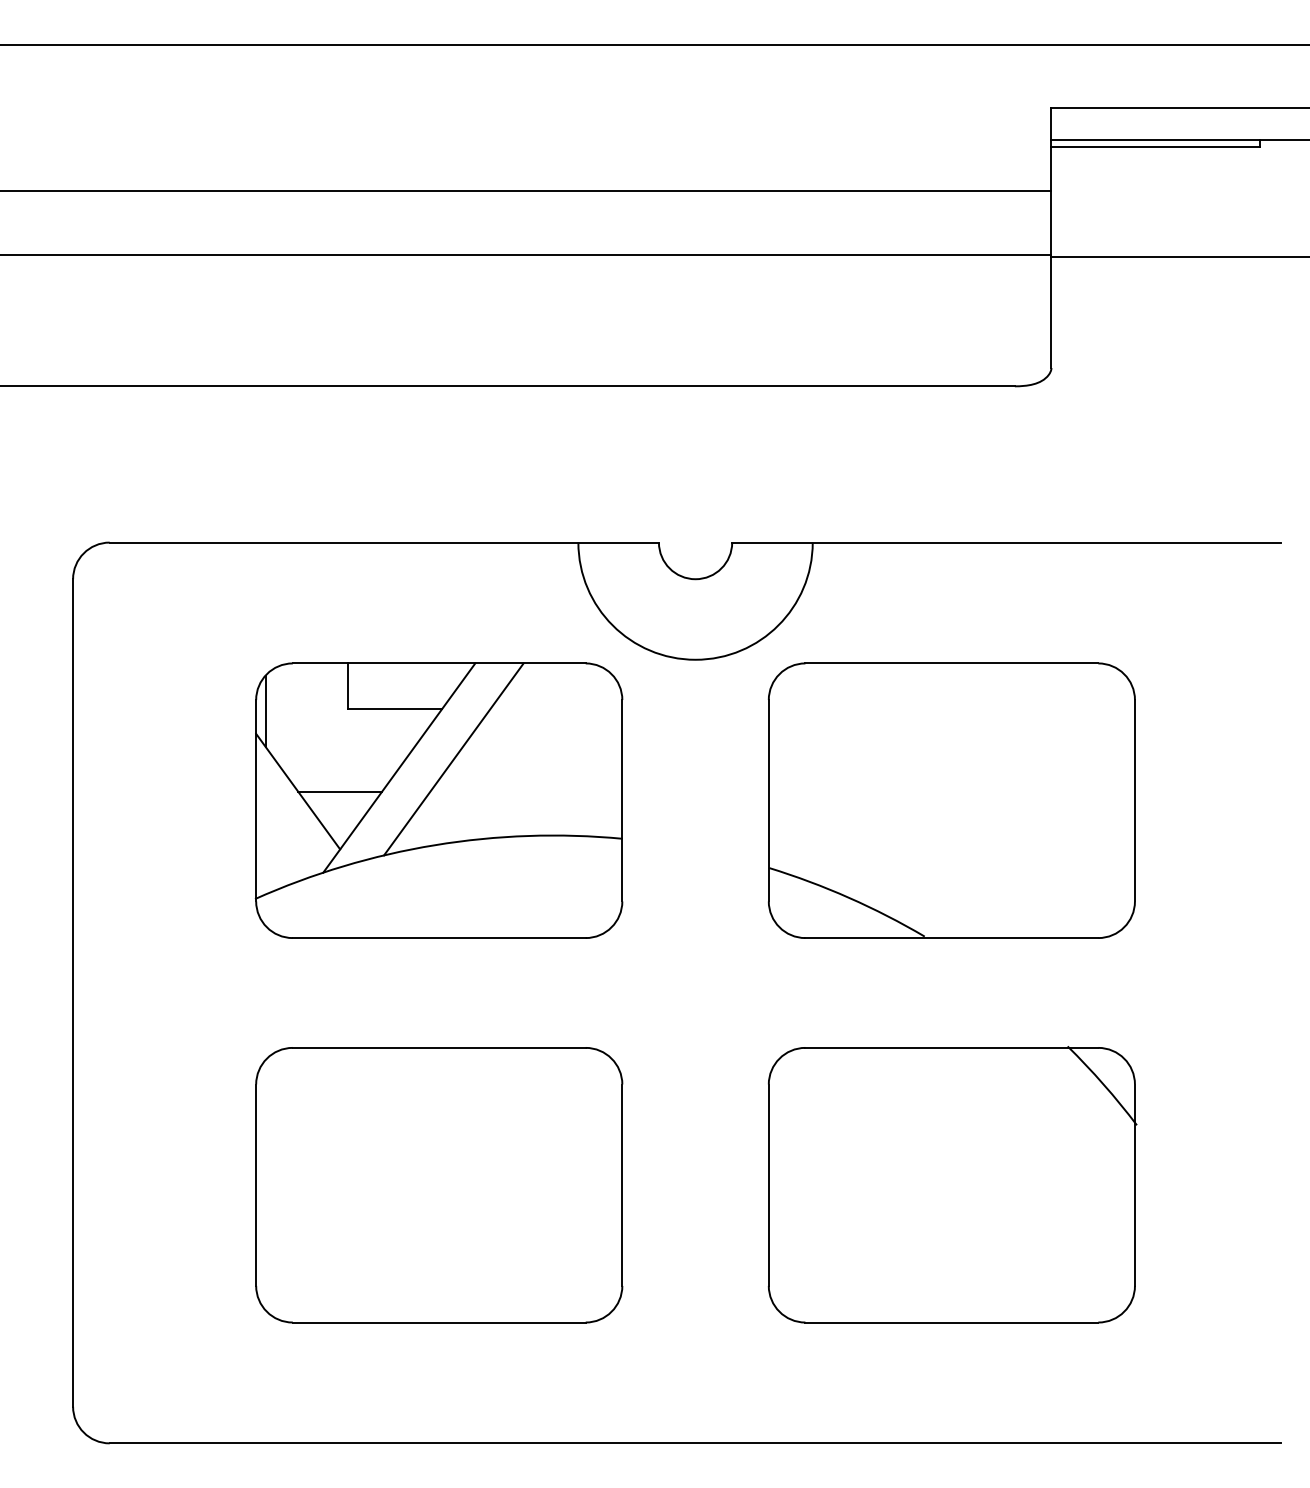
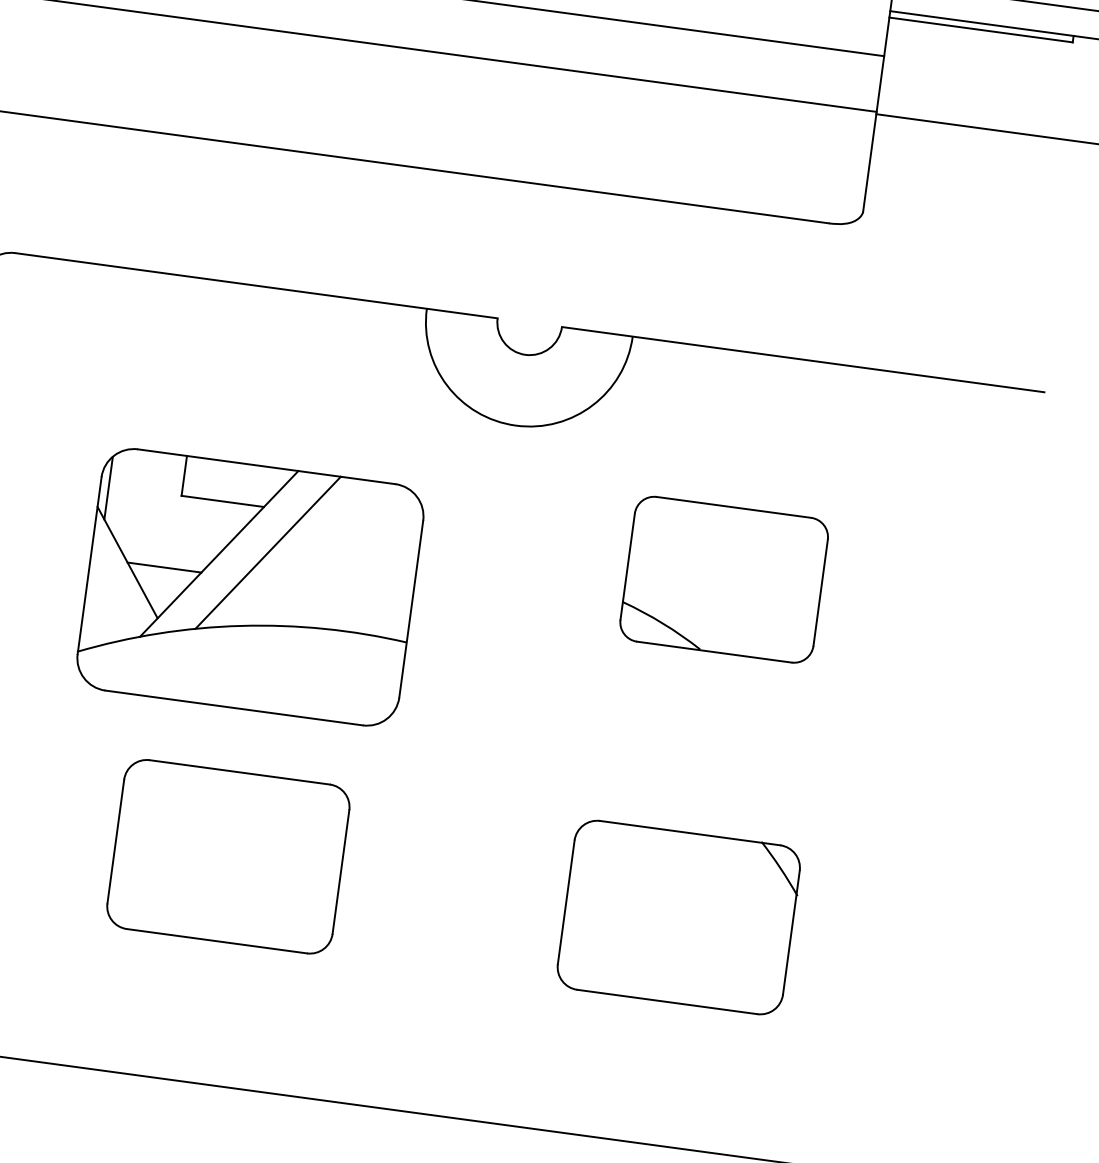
part: (438, 800) -> (249, 587), moved
part: (951, 800) -> (723, 579), size x0.6
part: (952, 1184) -> (679, 917), size x0.7
part: (439, 1185) -> (228, 856), size x0.7

